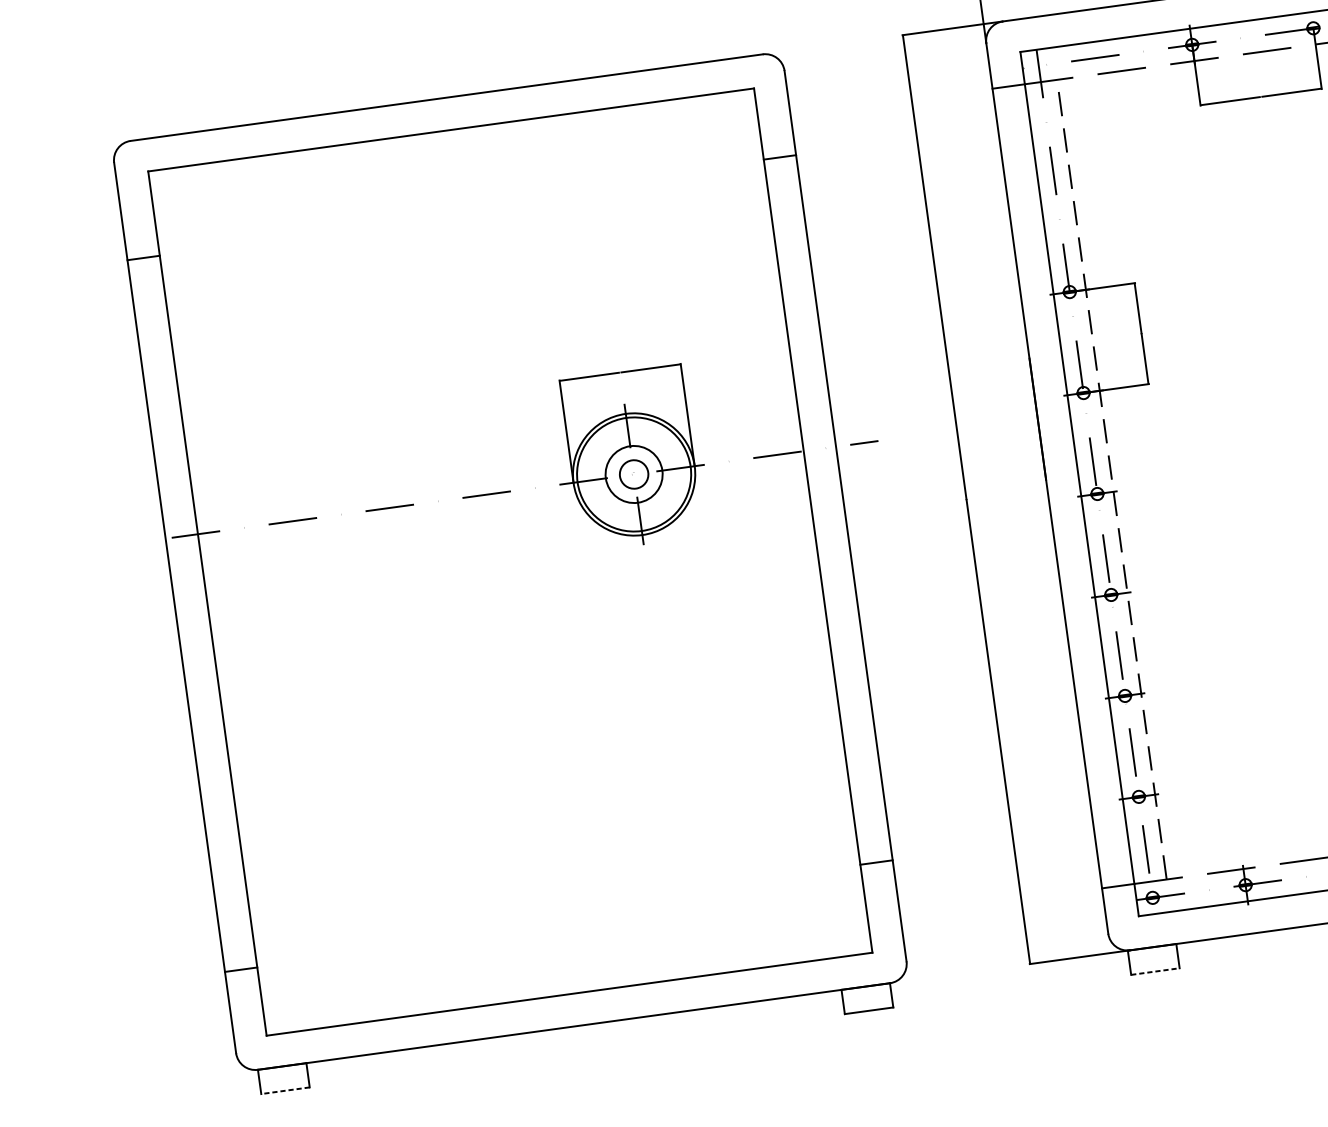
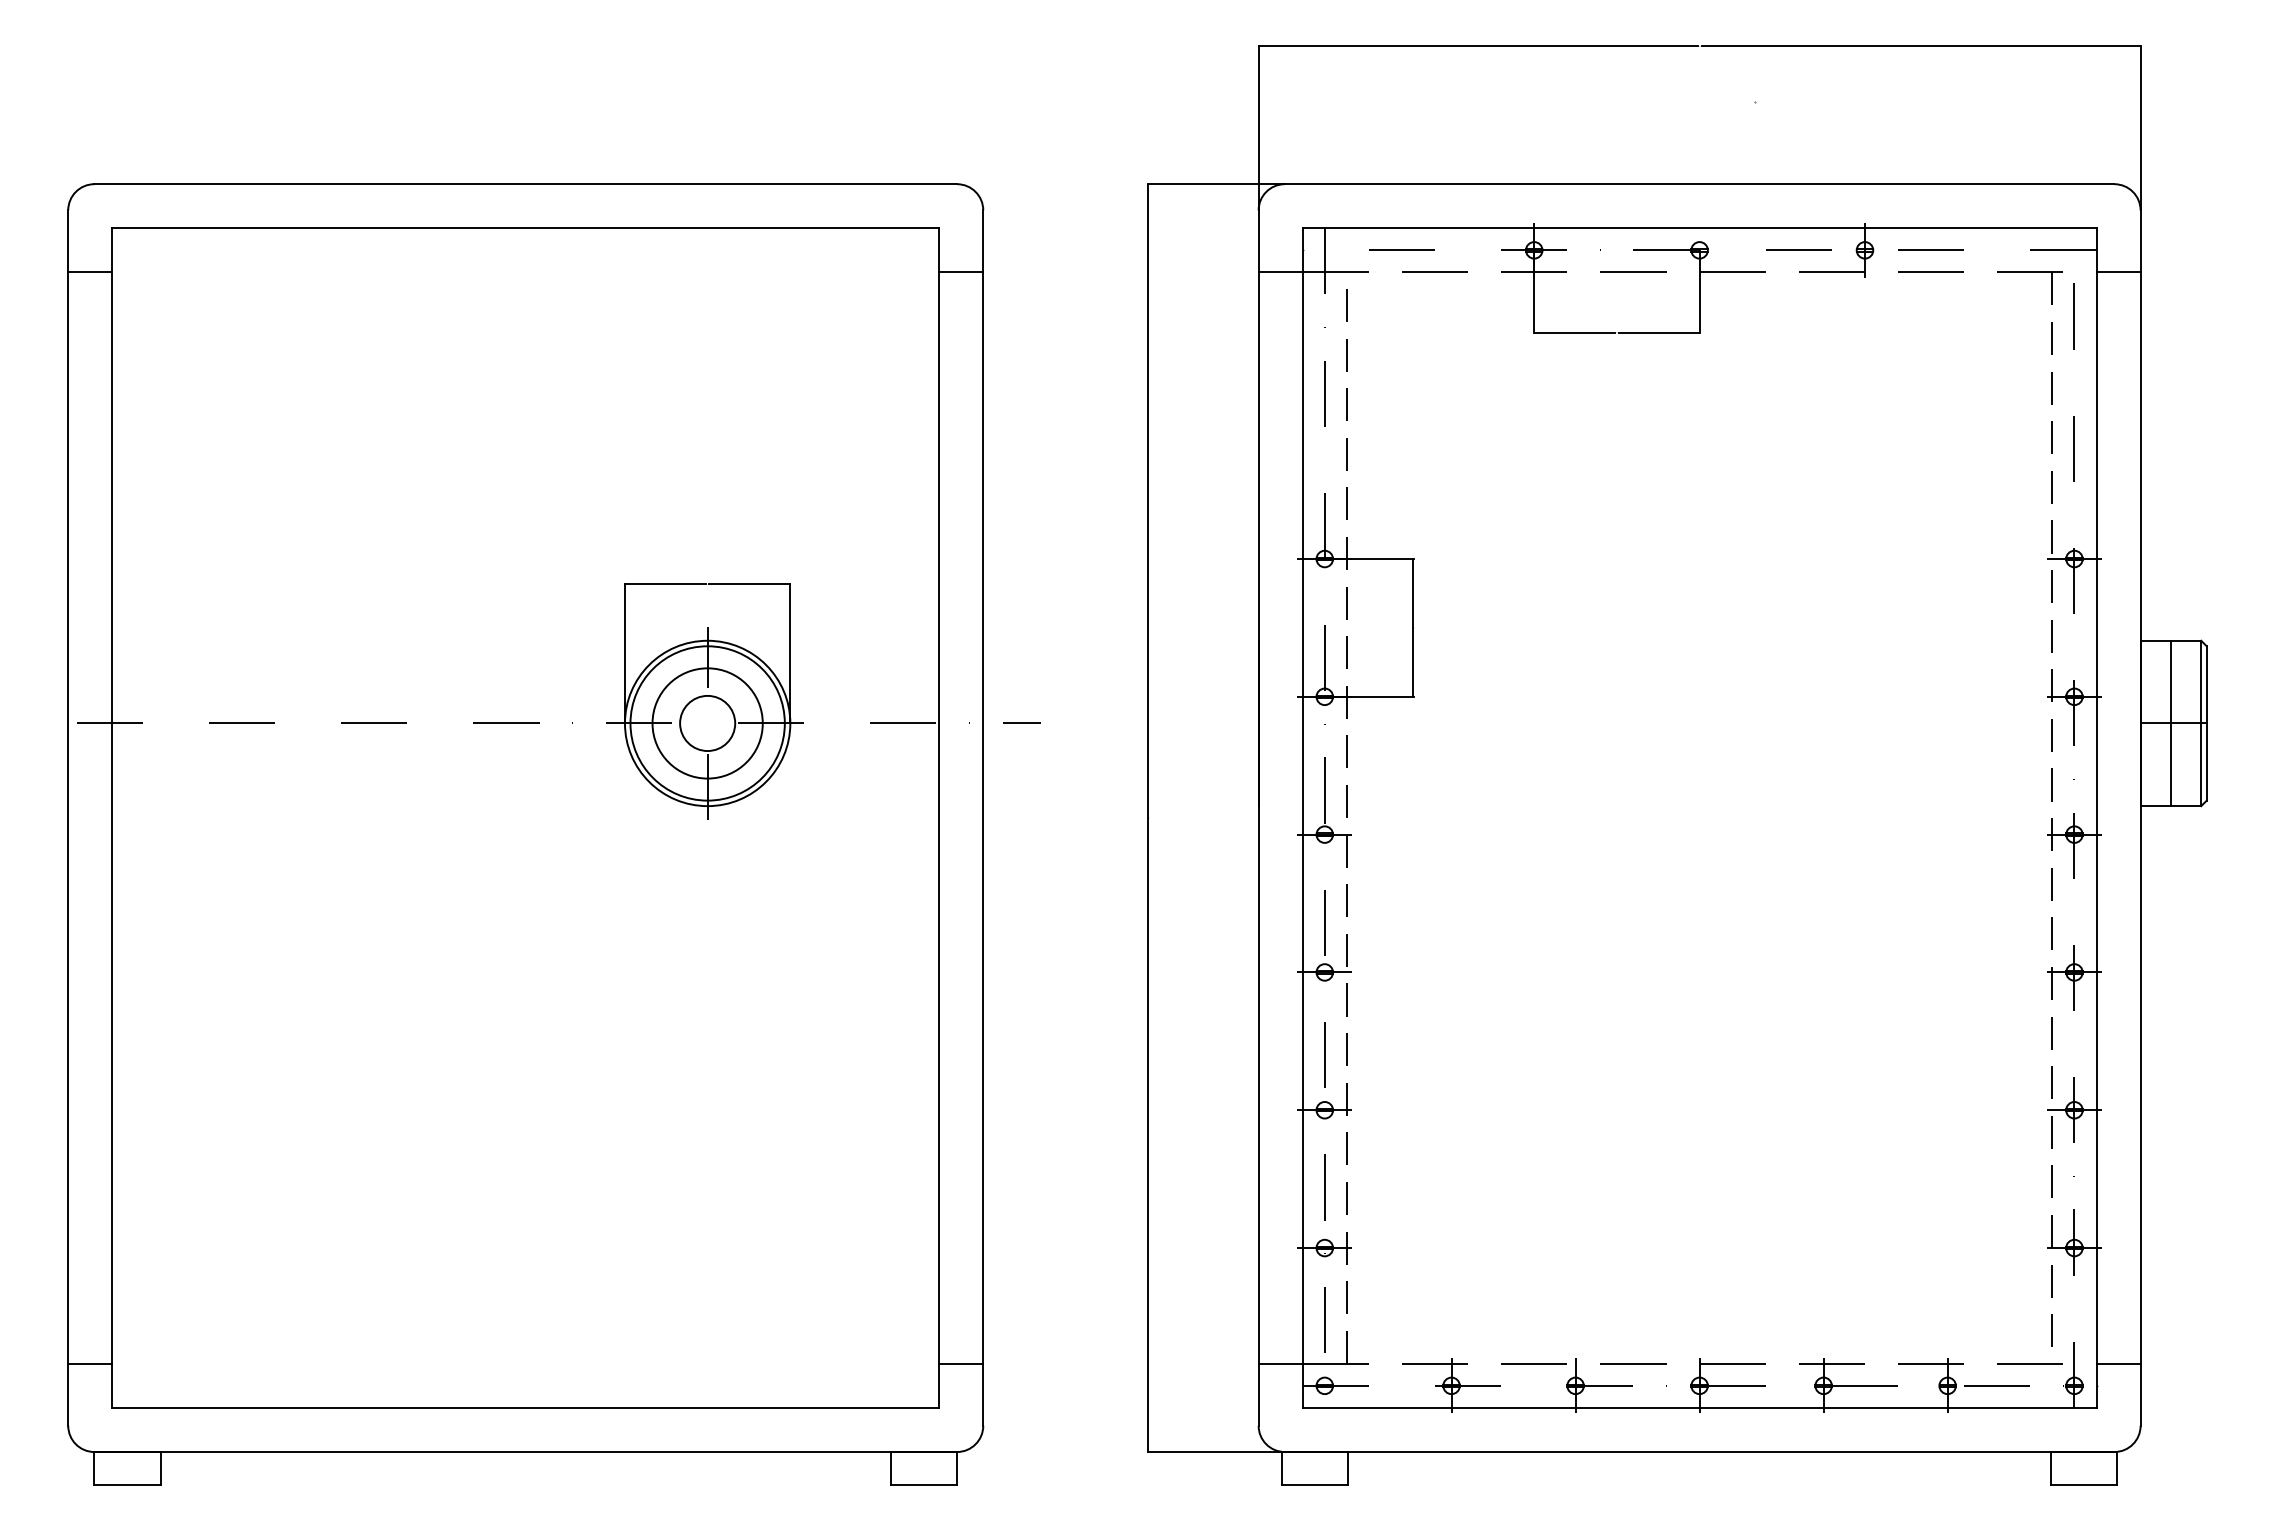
line: (780, 157) -> (961, 272), moved
line: (143, 258) -> (90, 272), moved
circle: (634, 474) -> (707, 723), size x1.43
circle: (634, 474) -> (707, 723), size x1.43
line: (876, 862) -> (961, 1363), moved
line: (241, 969) -> (90, 1363), moved
line: (1155, 971) -> (1315, 1485), dashed -> solid
line: (285, 1091) -> (127, 1485), dashed -> solid

